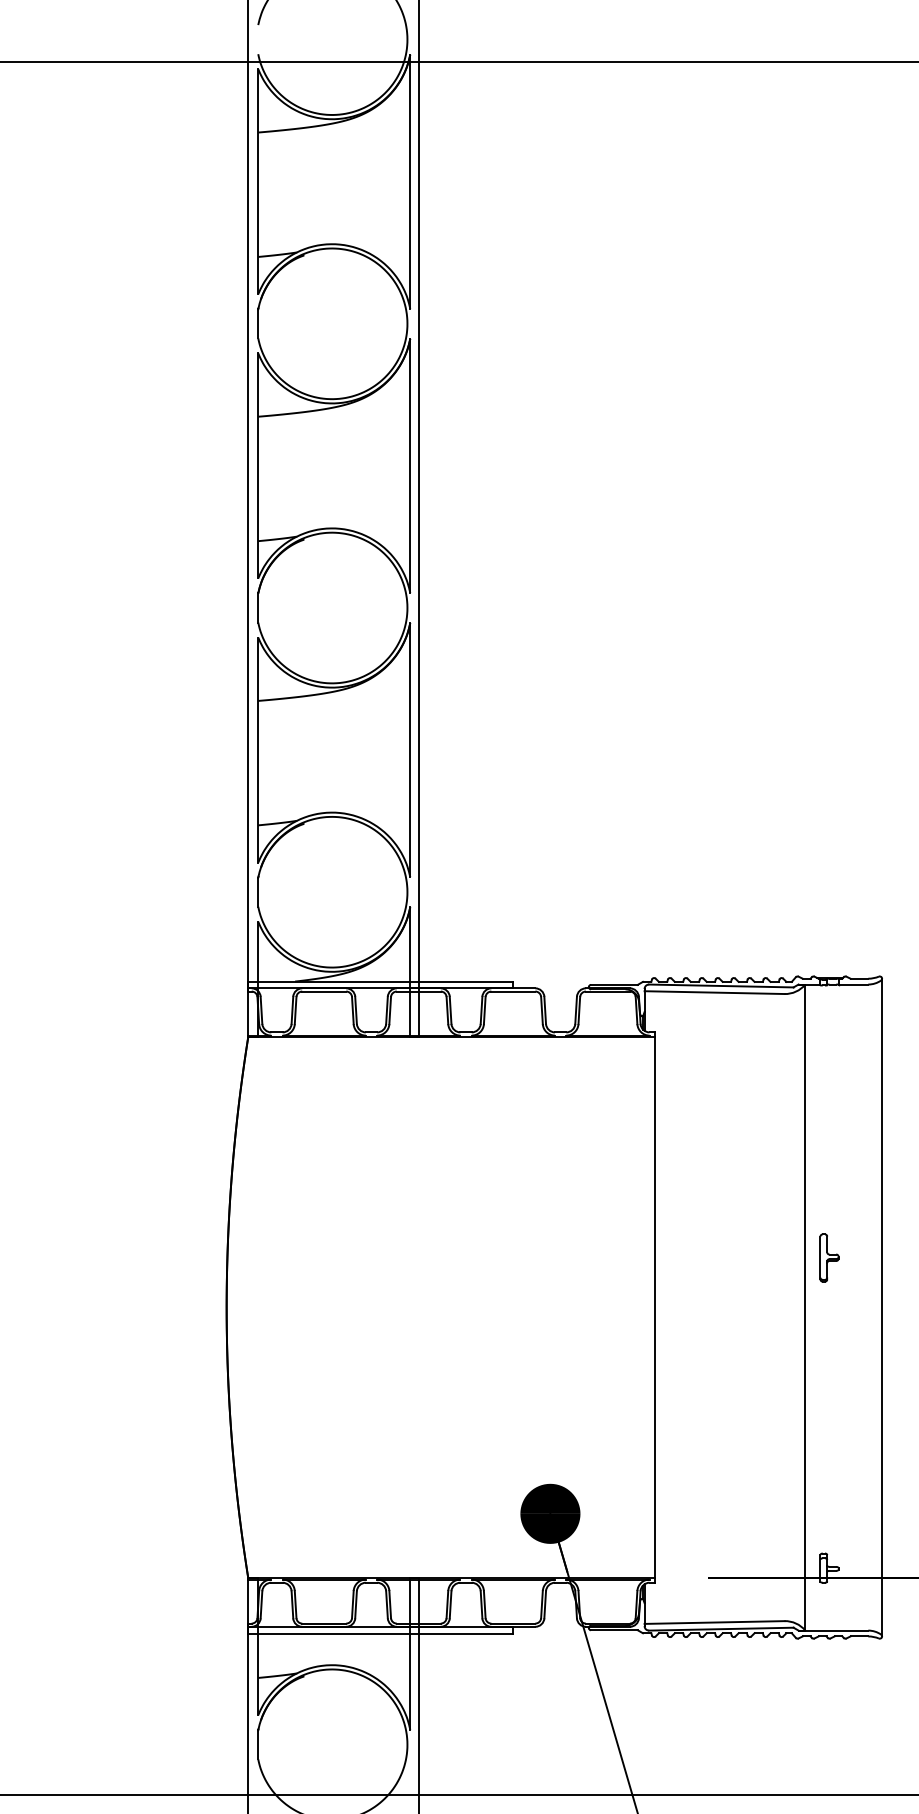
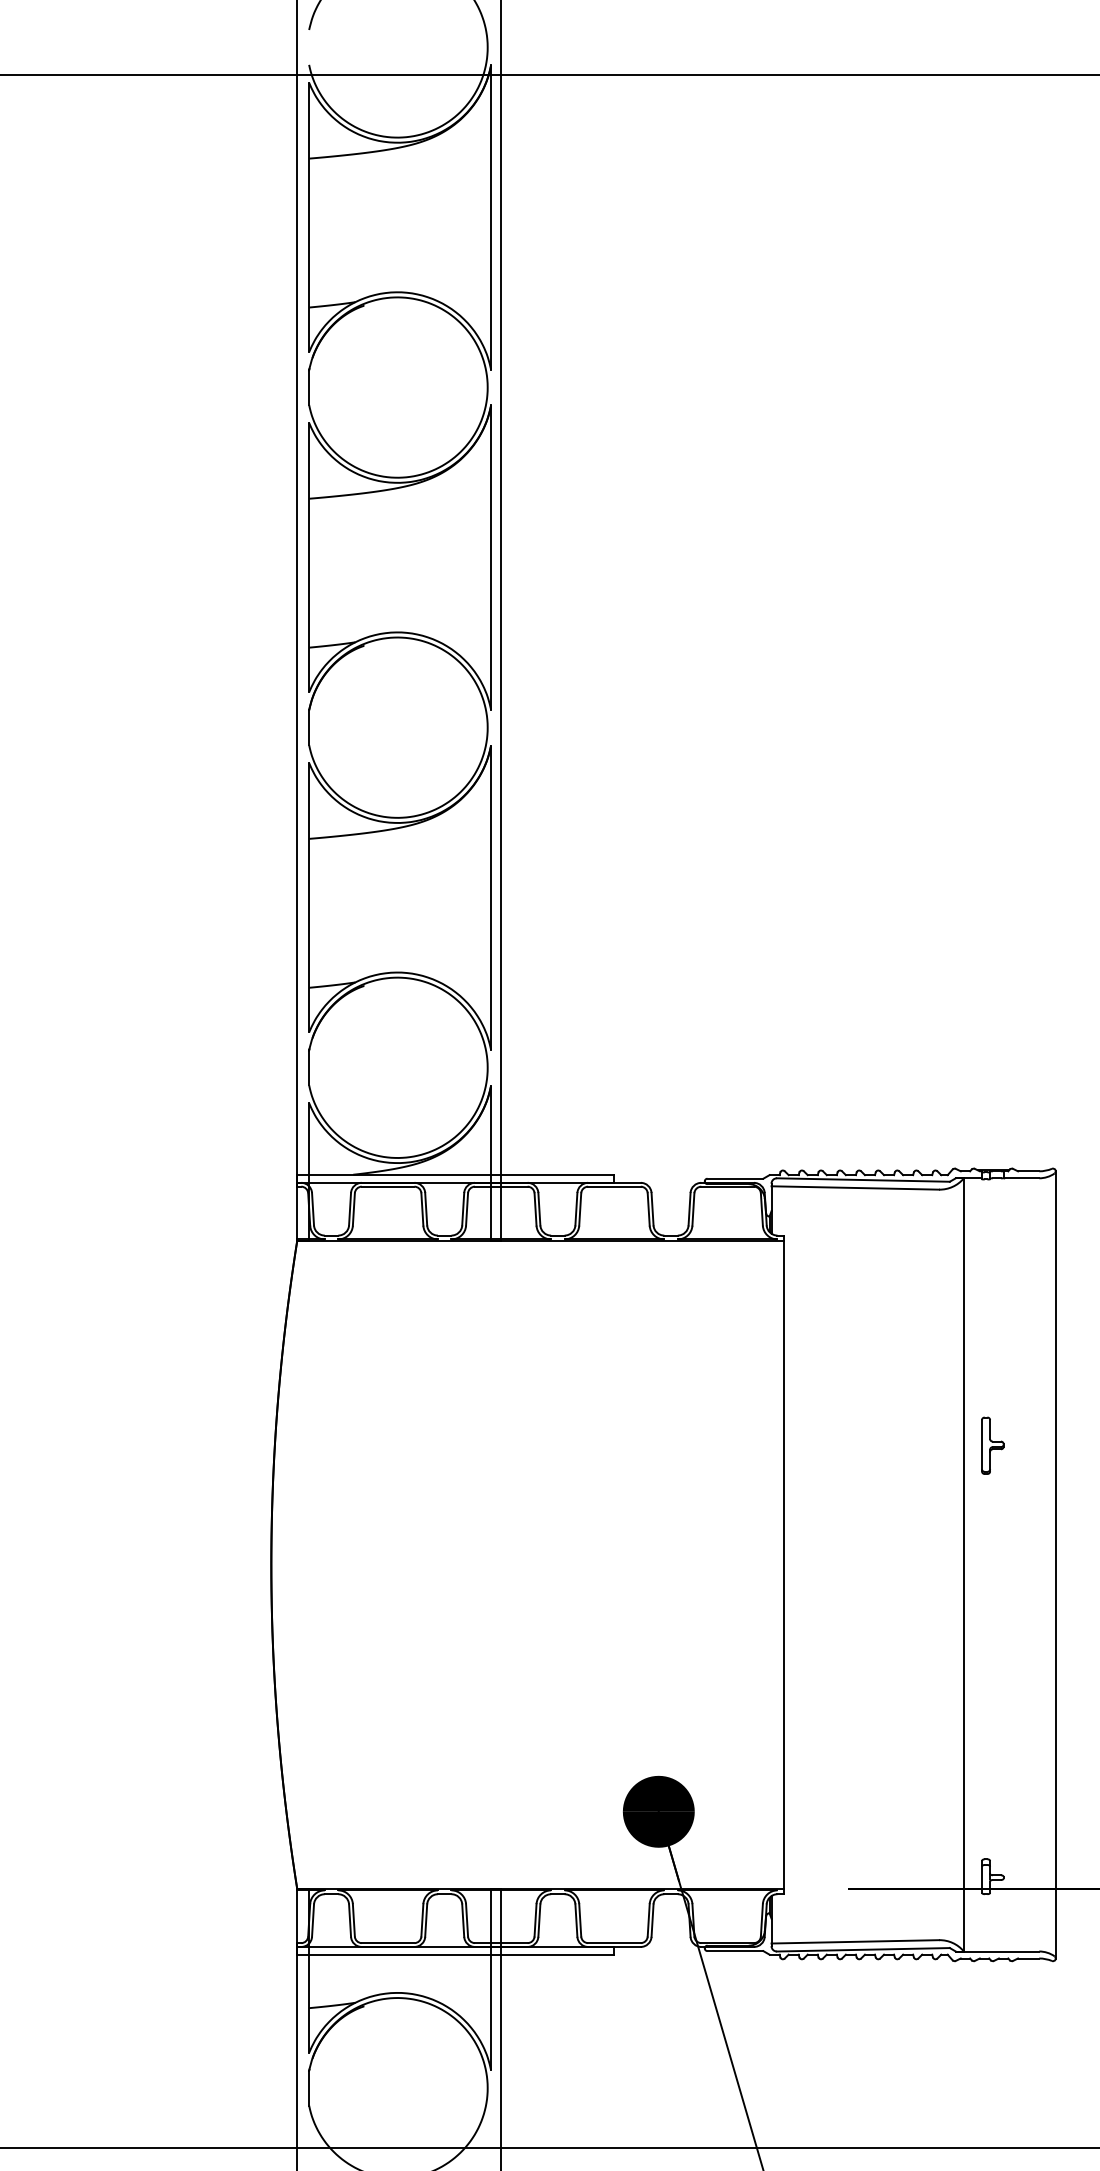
part: (829, 1257) -> (992, 1445), moved

